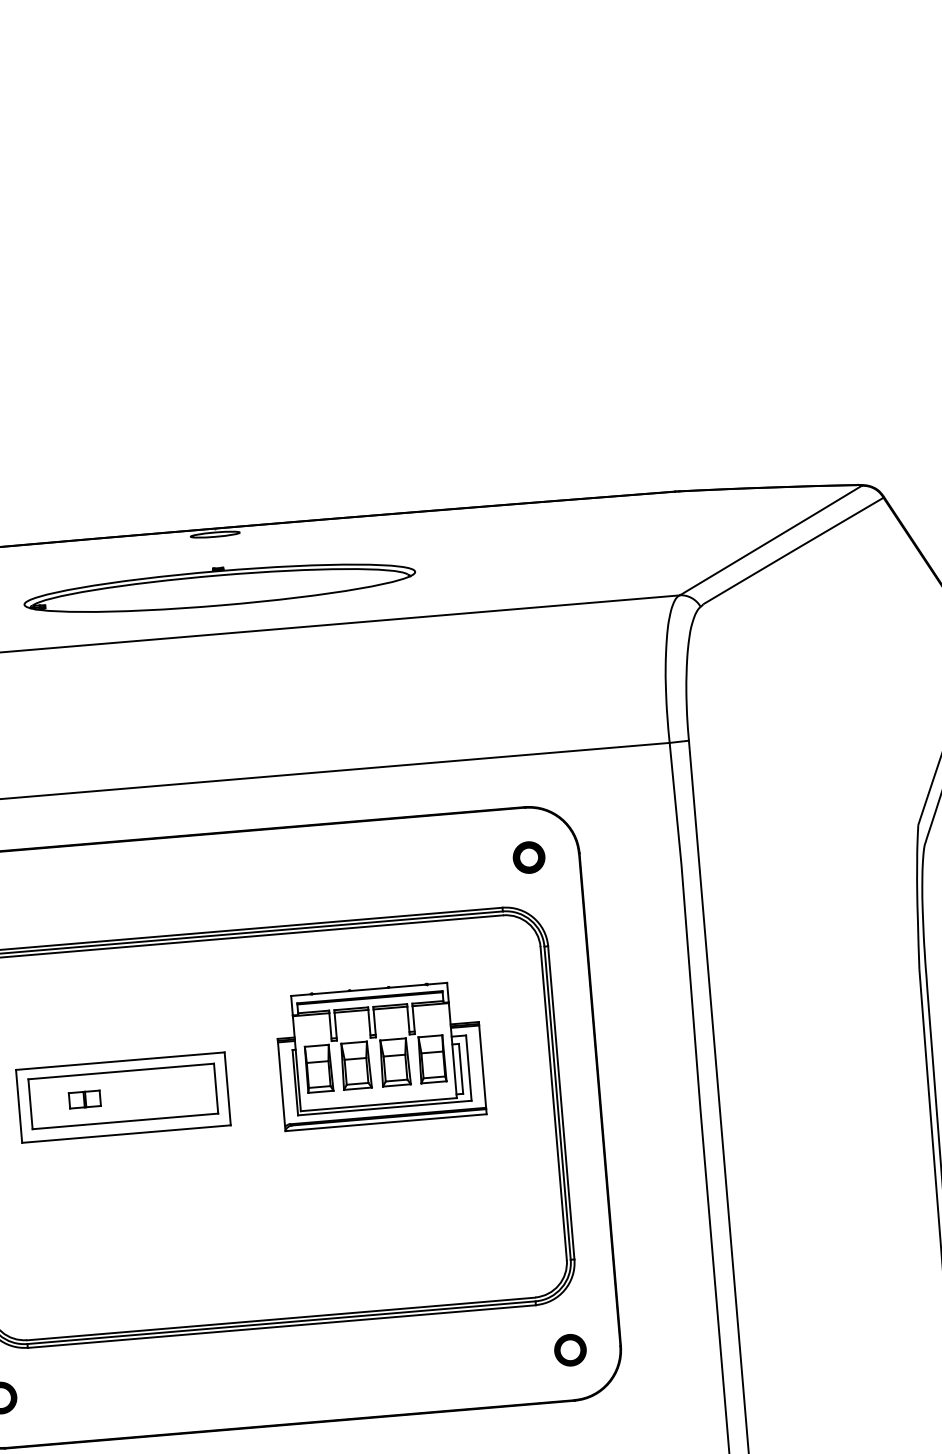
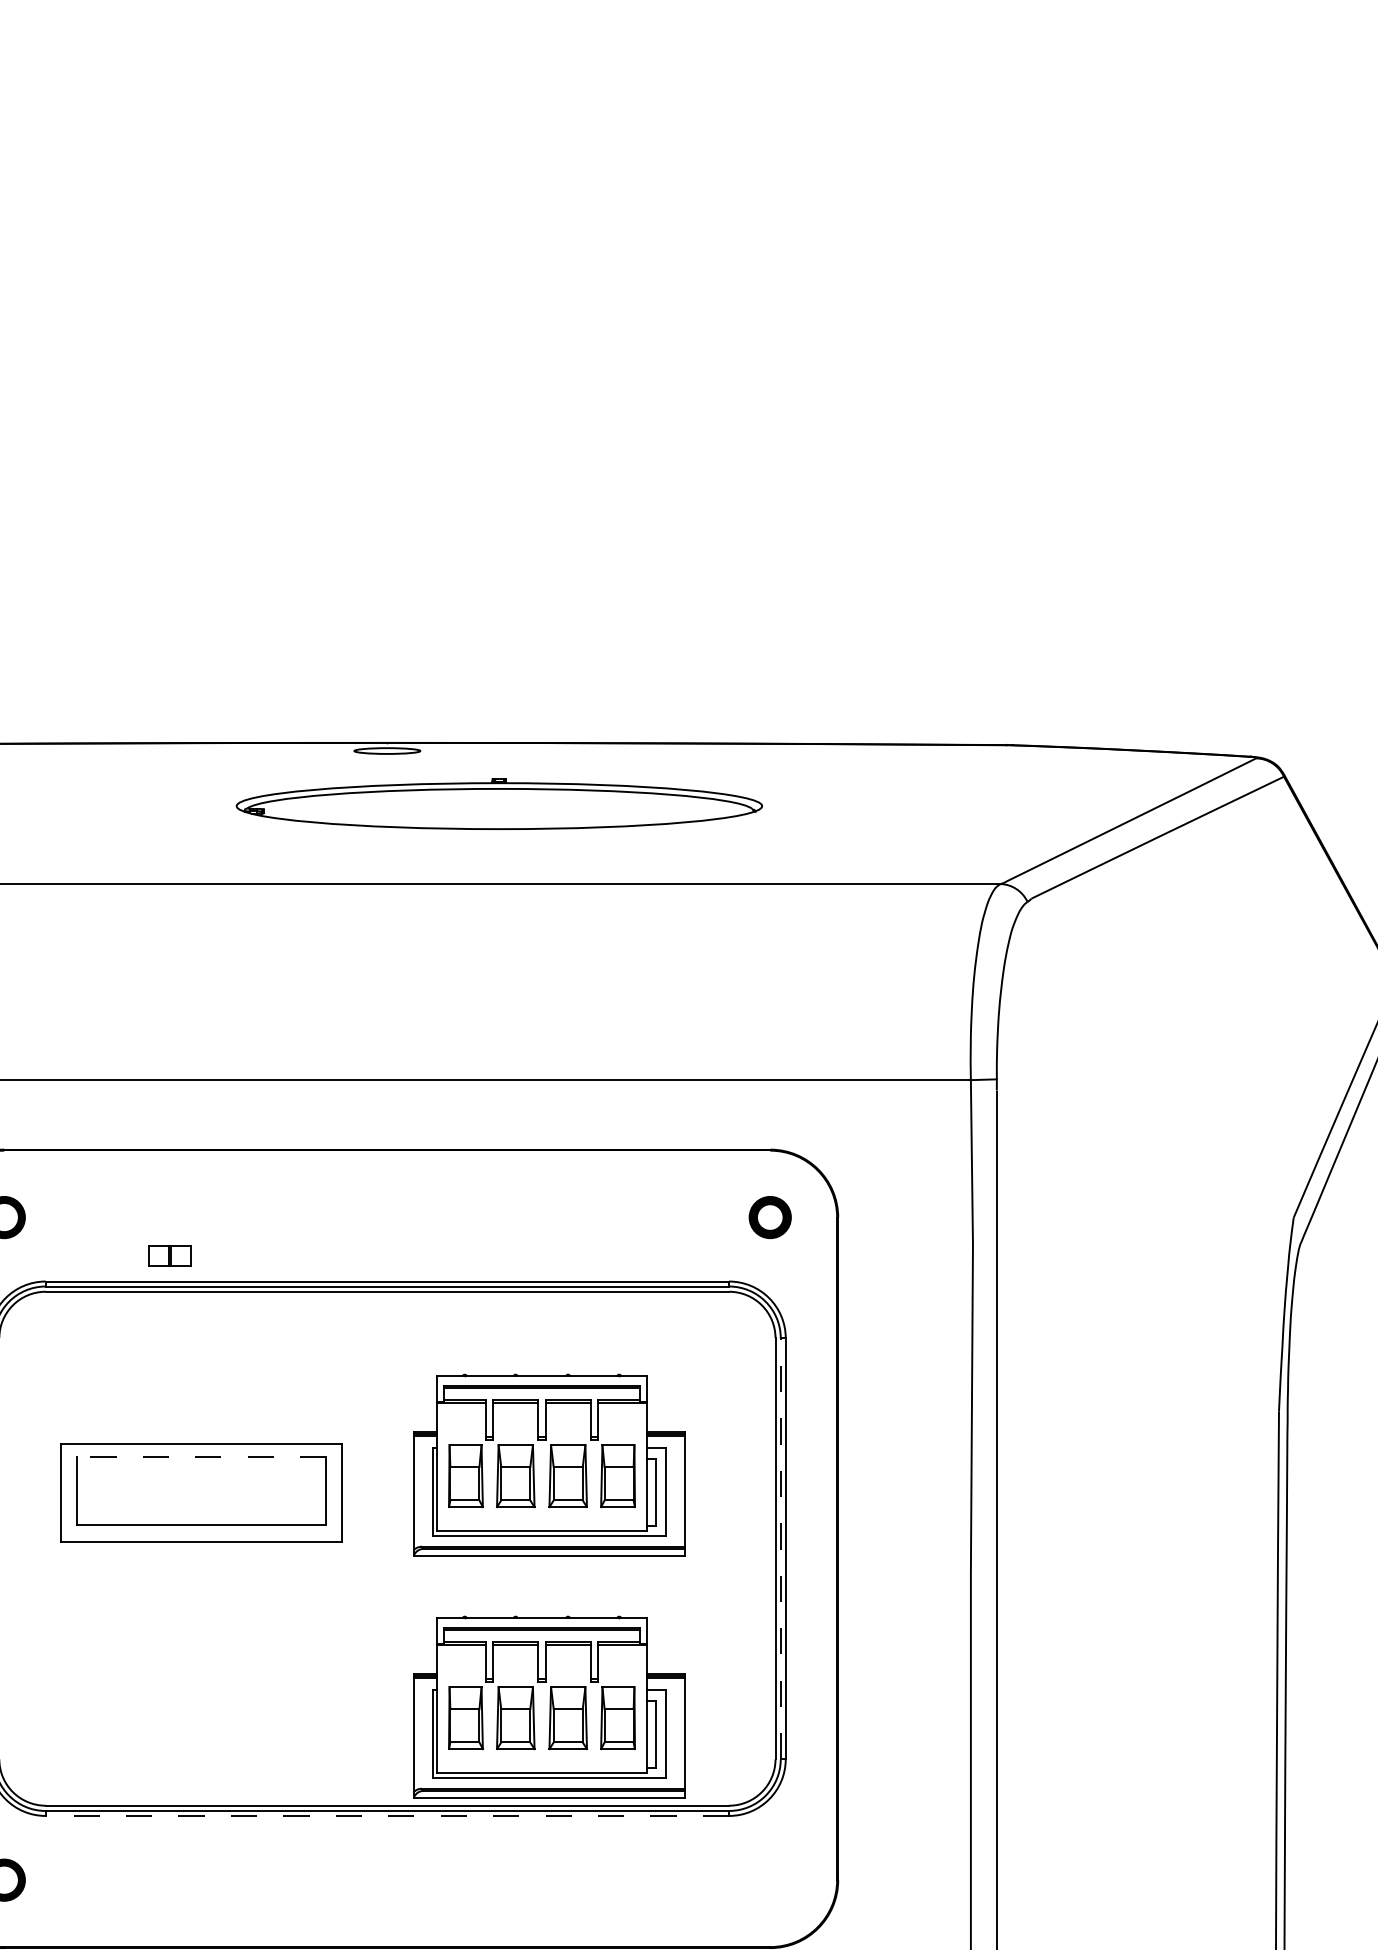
part: (218, 586) -> (498, 803), moved
line: (121, 1071) -> (201, 1457), solid -> dashed
part: (84, 1099) -> (169, 1255), moved
line: (557, 1103) -> (780, 1548), solid -> dashed
part: (395, 1234) -> (549, 1706), added
line: (281, 1326) -> (387, 1816), solid -> dashed
part: (569, 1349) -> (769, 1879), removed

